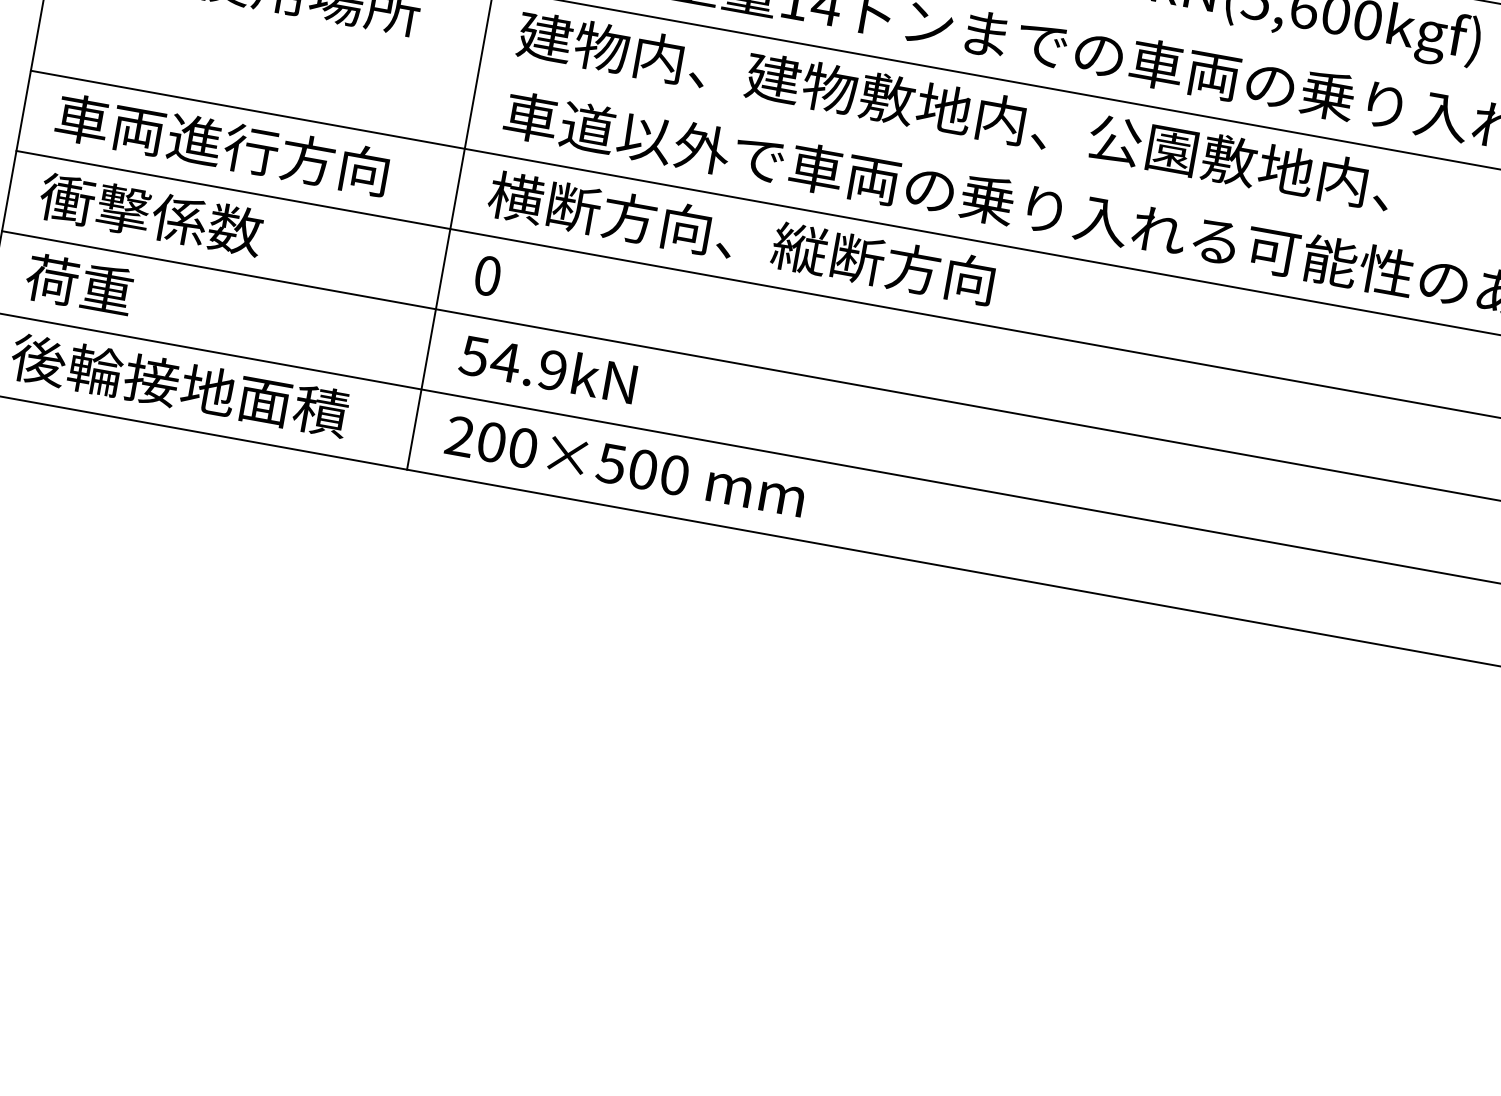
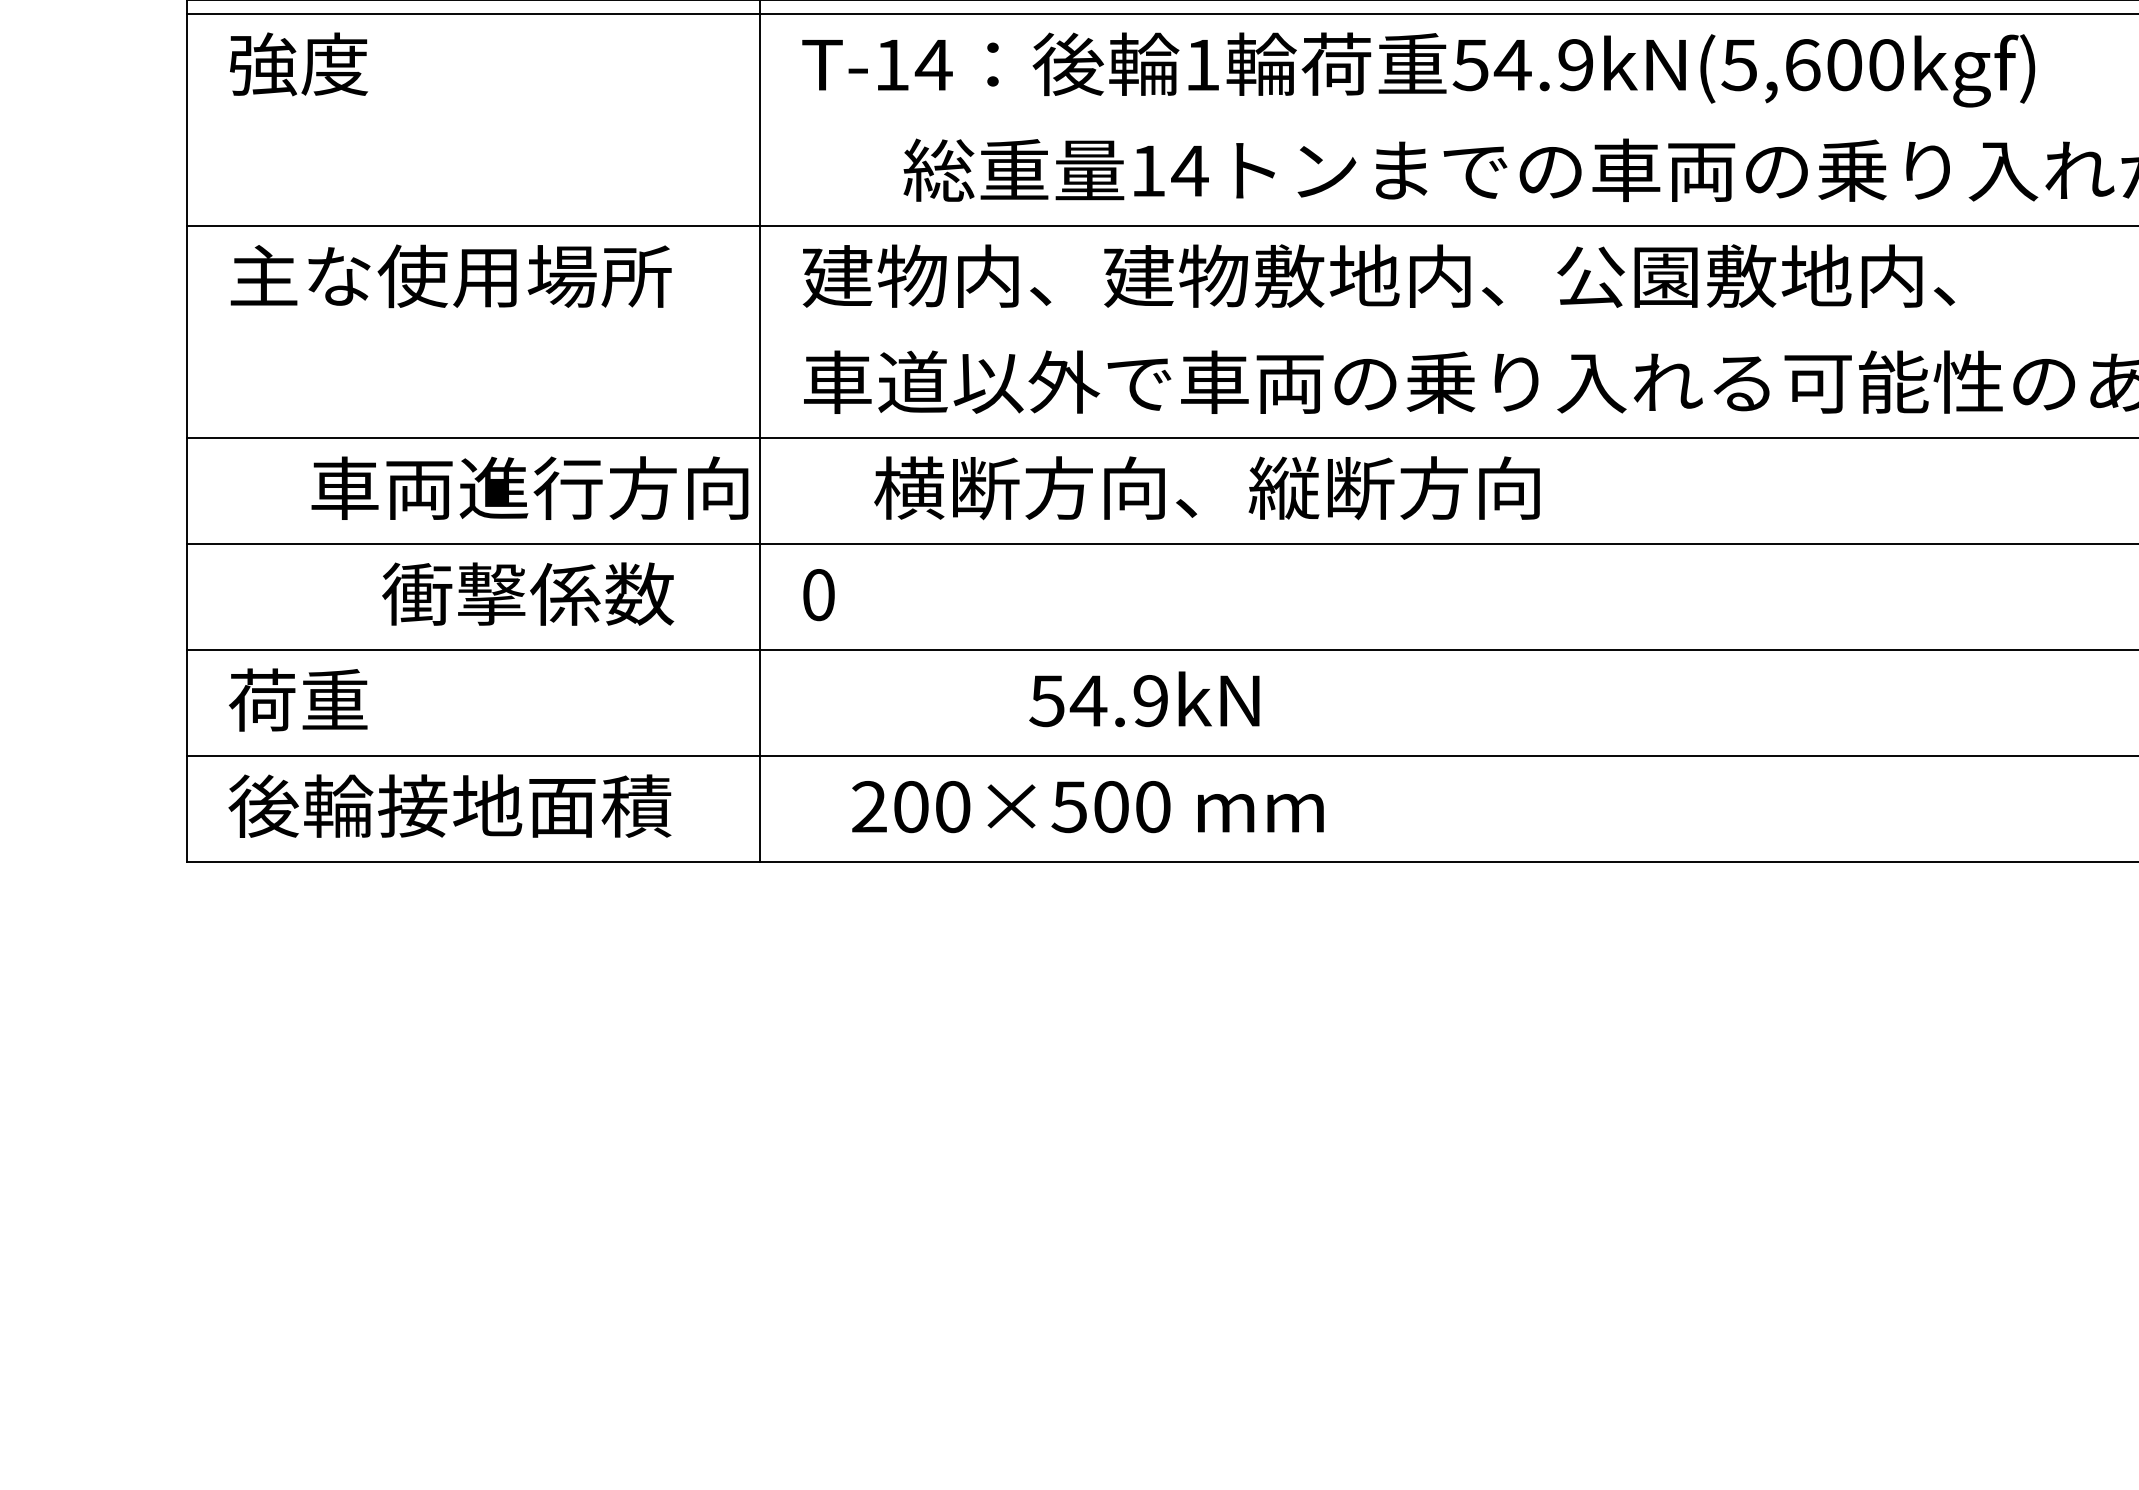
text: (222, 144) -> (529, 487), moved
text: (151, 214) -> (528, 593), moved
text: (741, 238) -> (1206, 488), moved
text: (548, 368) -> (1144, 699), moved
text: (625, 466) -> (1087, 807), moved

